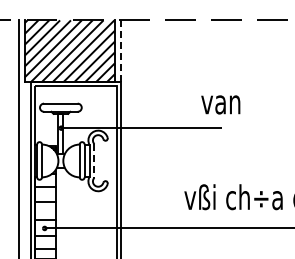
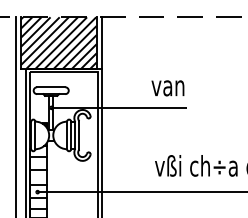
line: (121, 51) -> (102, 43), dashed -> solid
text: (220, 104) -> (167, 87), moved
line: (94, 160) -> (79, 135), dashed -> solid

